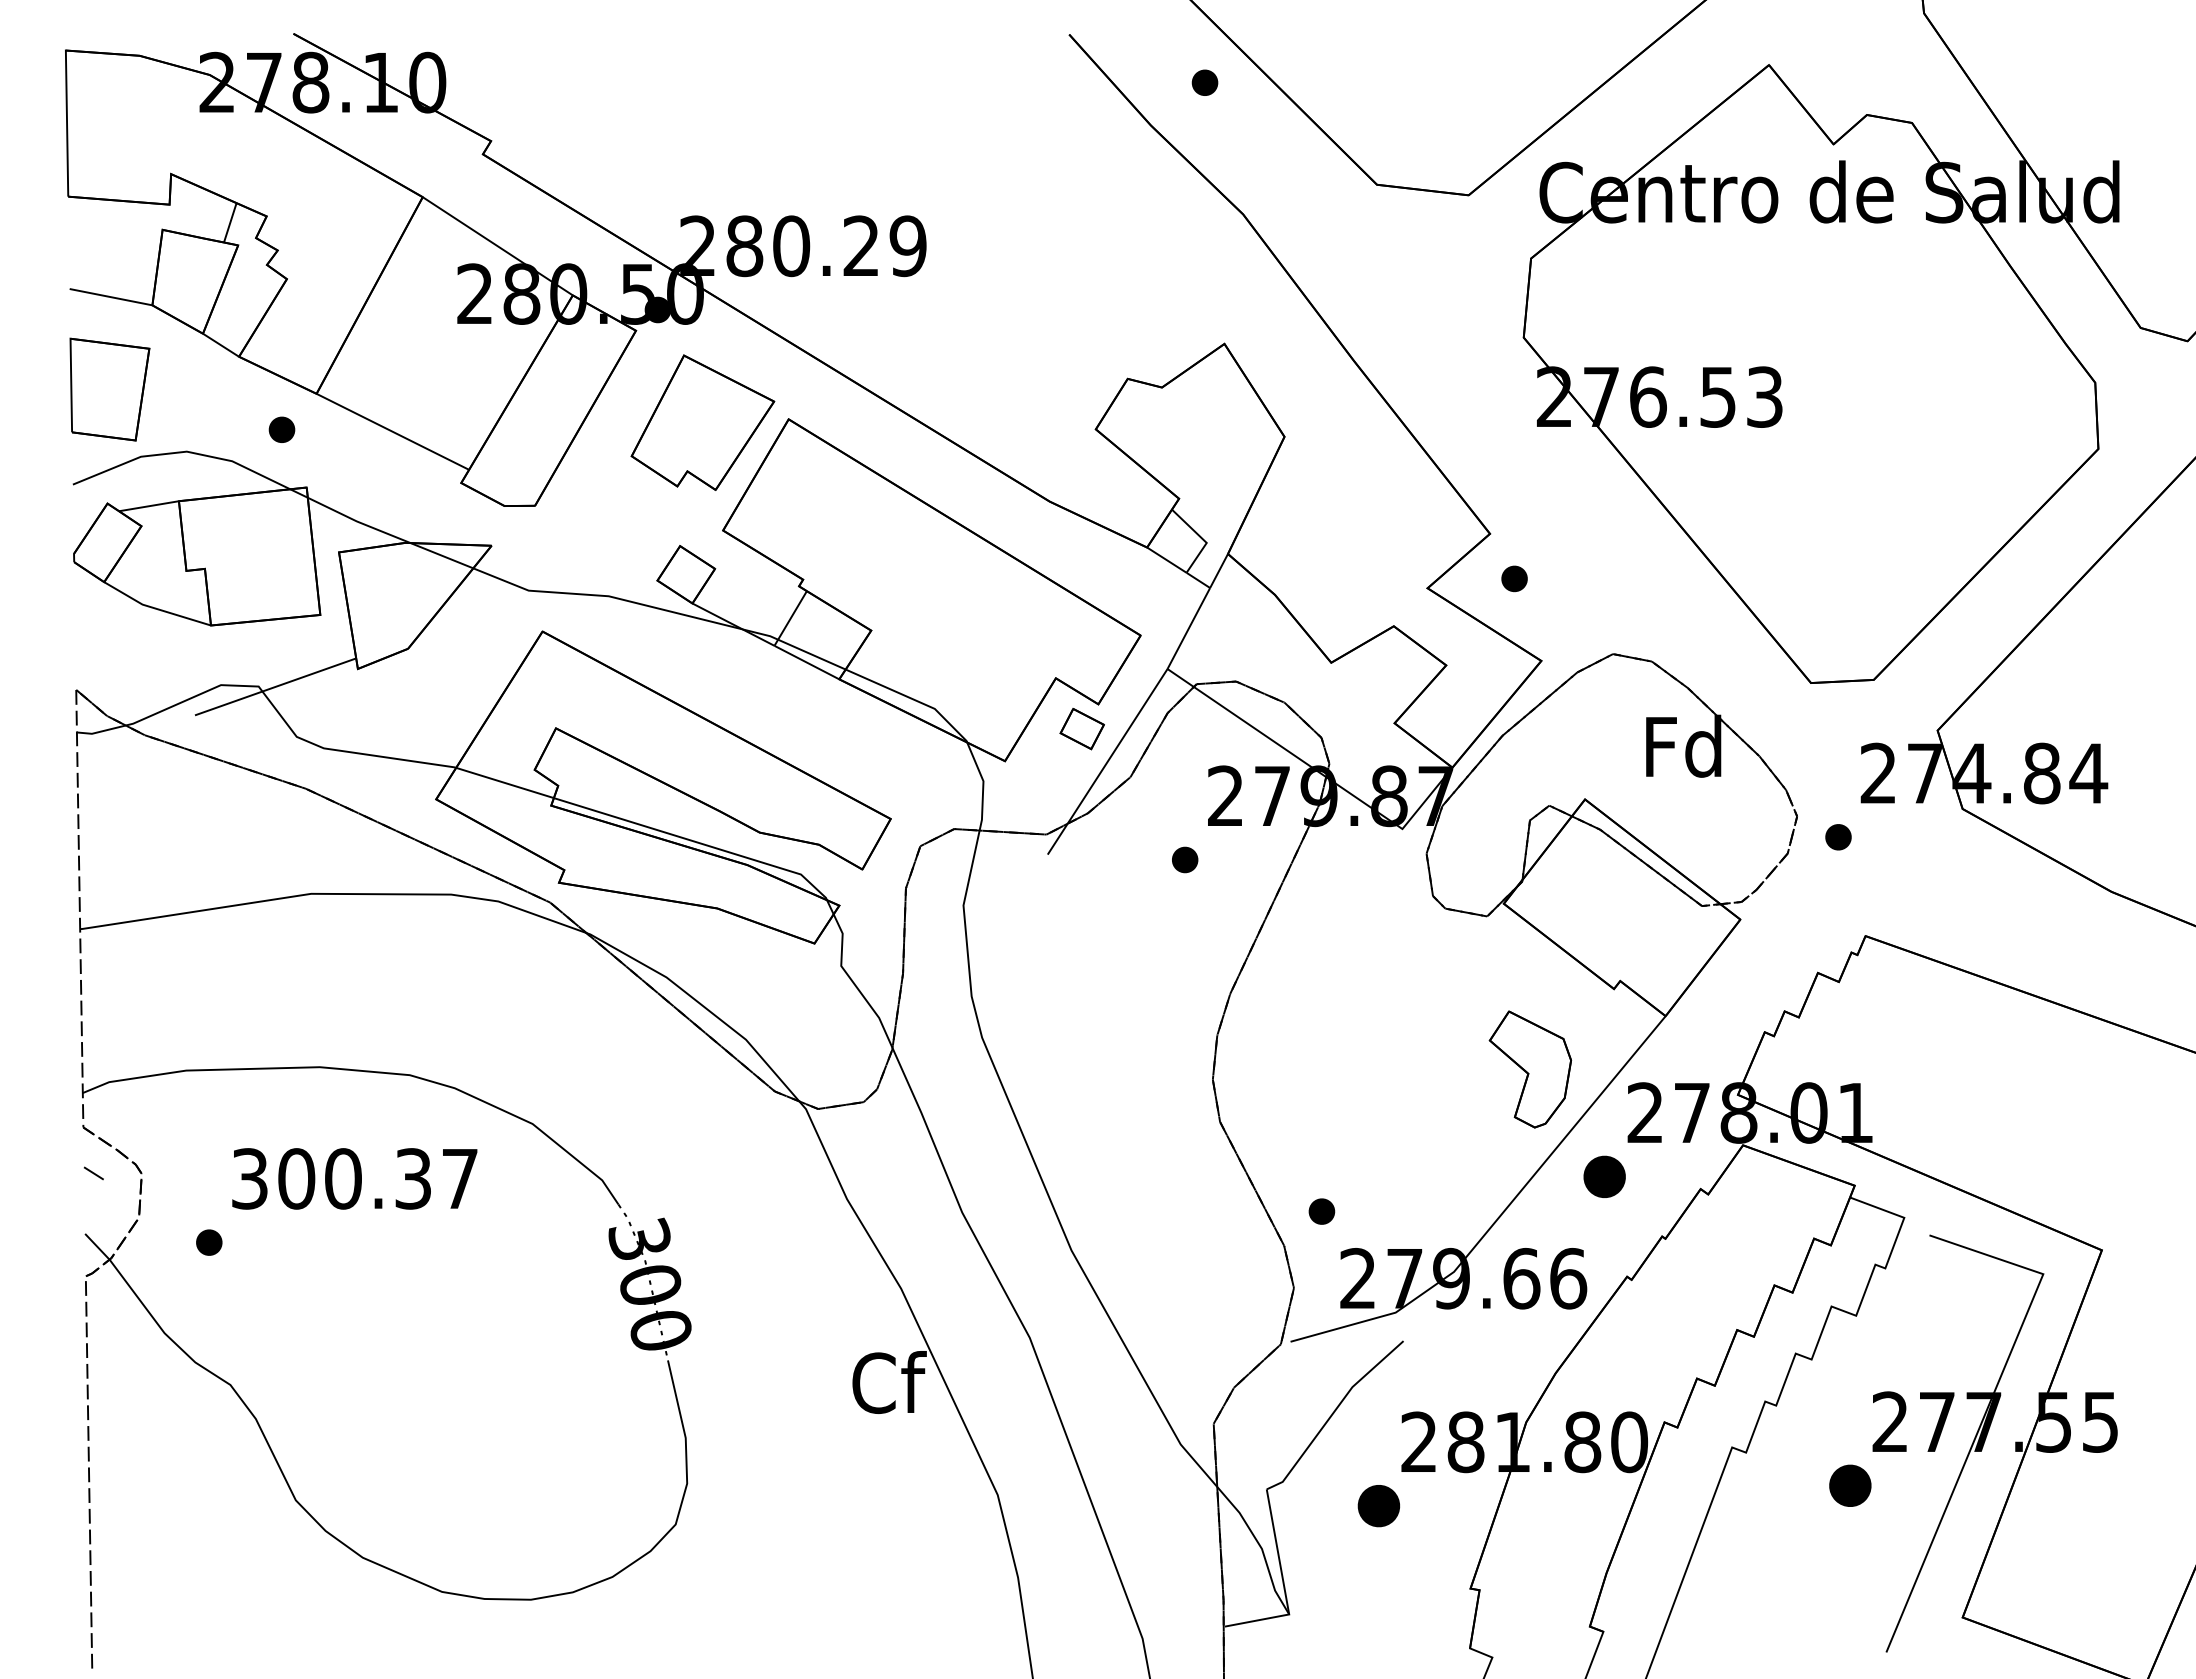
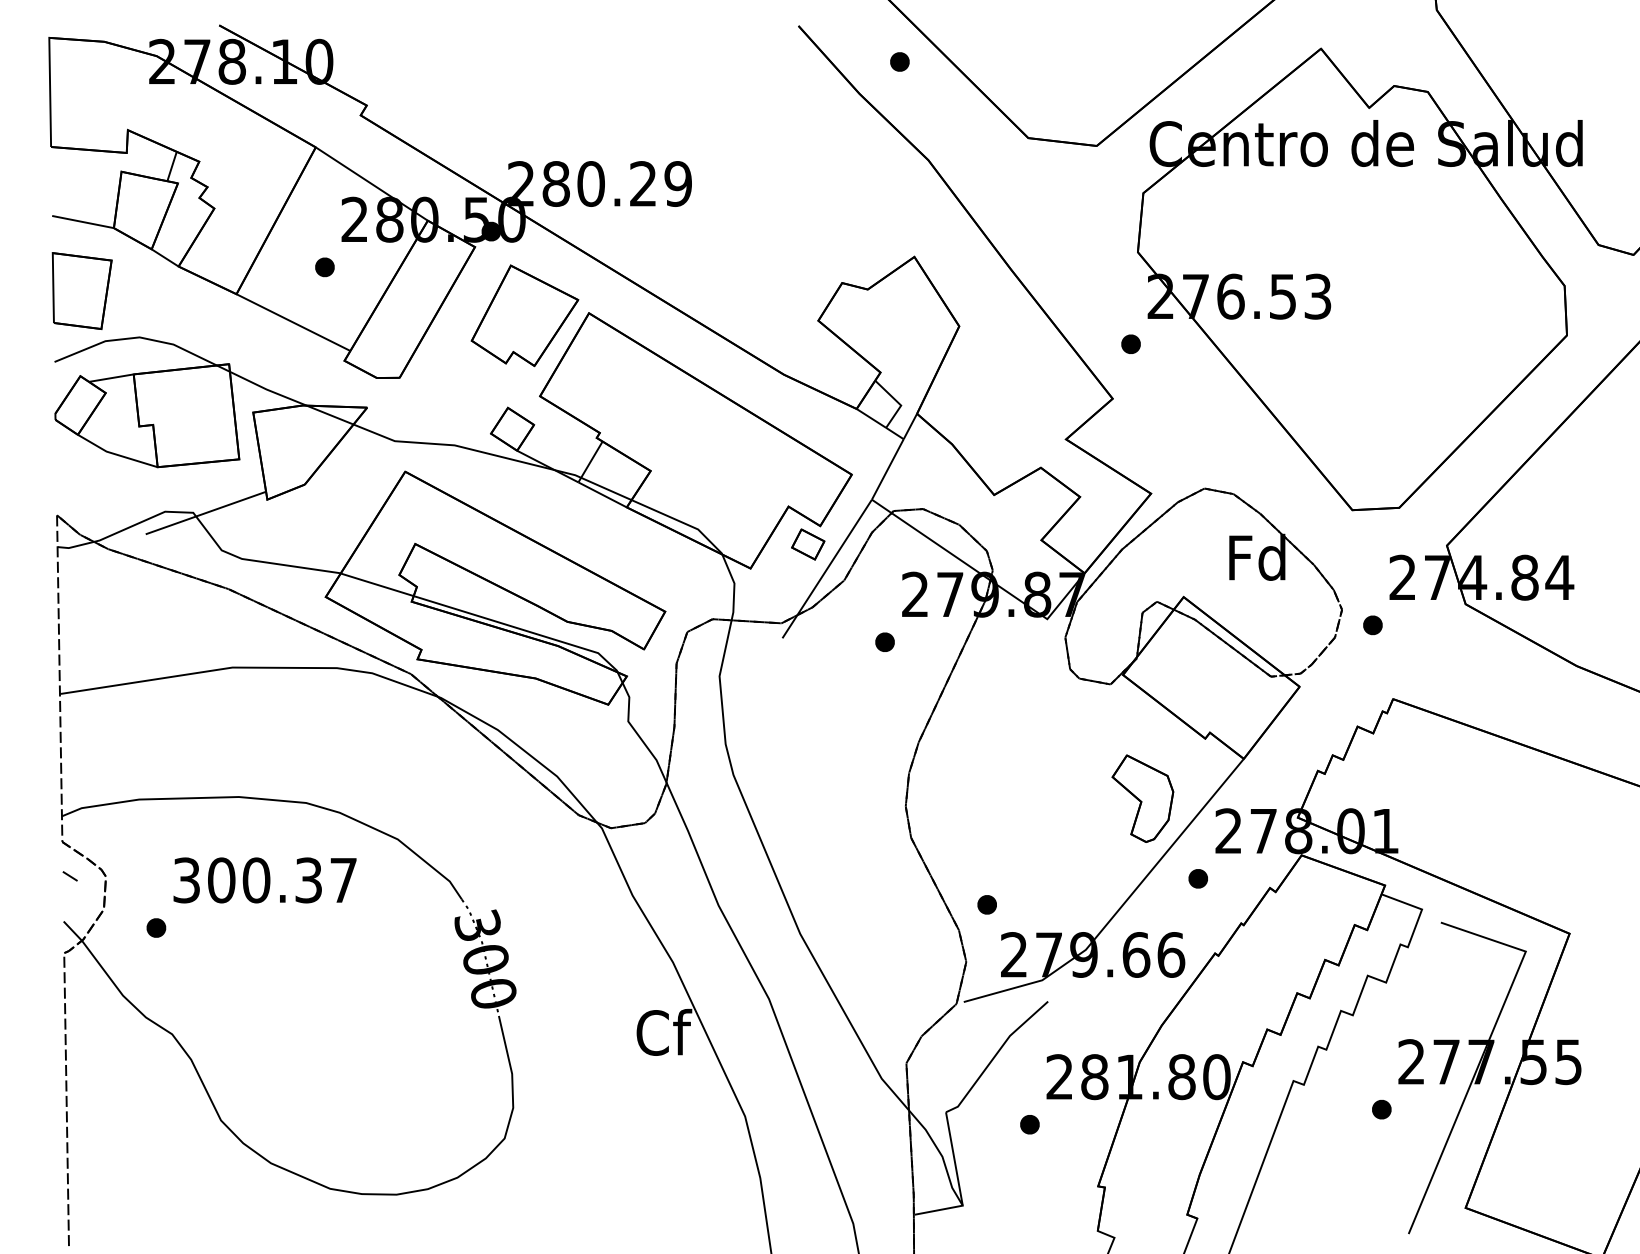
part: (281, 429) -> (324, 267), moved
part: (1514, 578) -> (1131, 344), moved
part: (1604, 1176) -> (1198, 878), size x0.62
part: (1850, 1485) -> (1381, 1109), size x0.62
part: (1379, 1505) -> (1030, 1124), size x0.62

